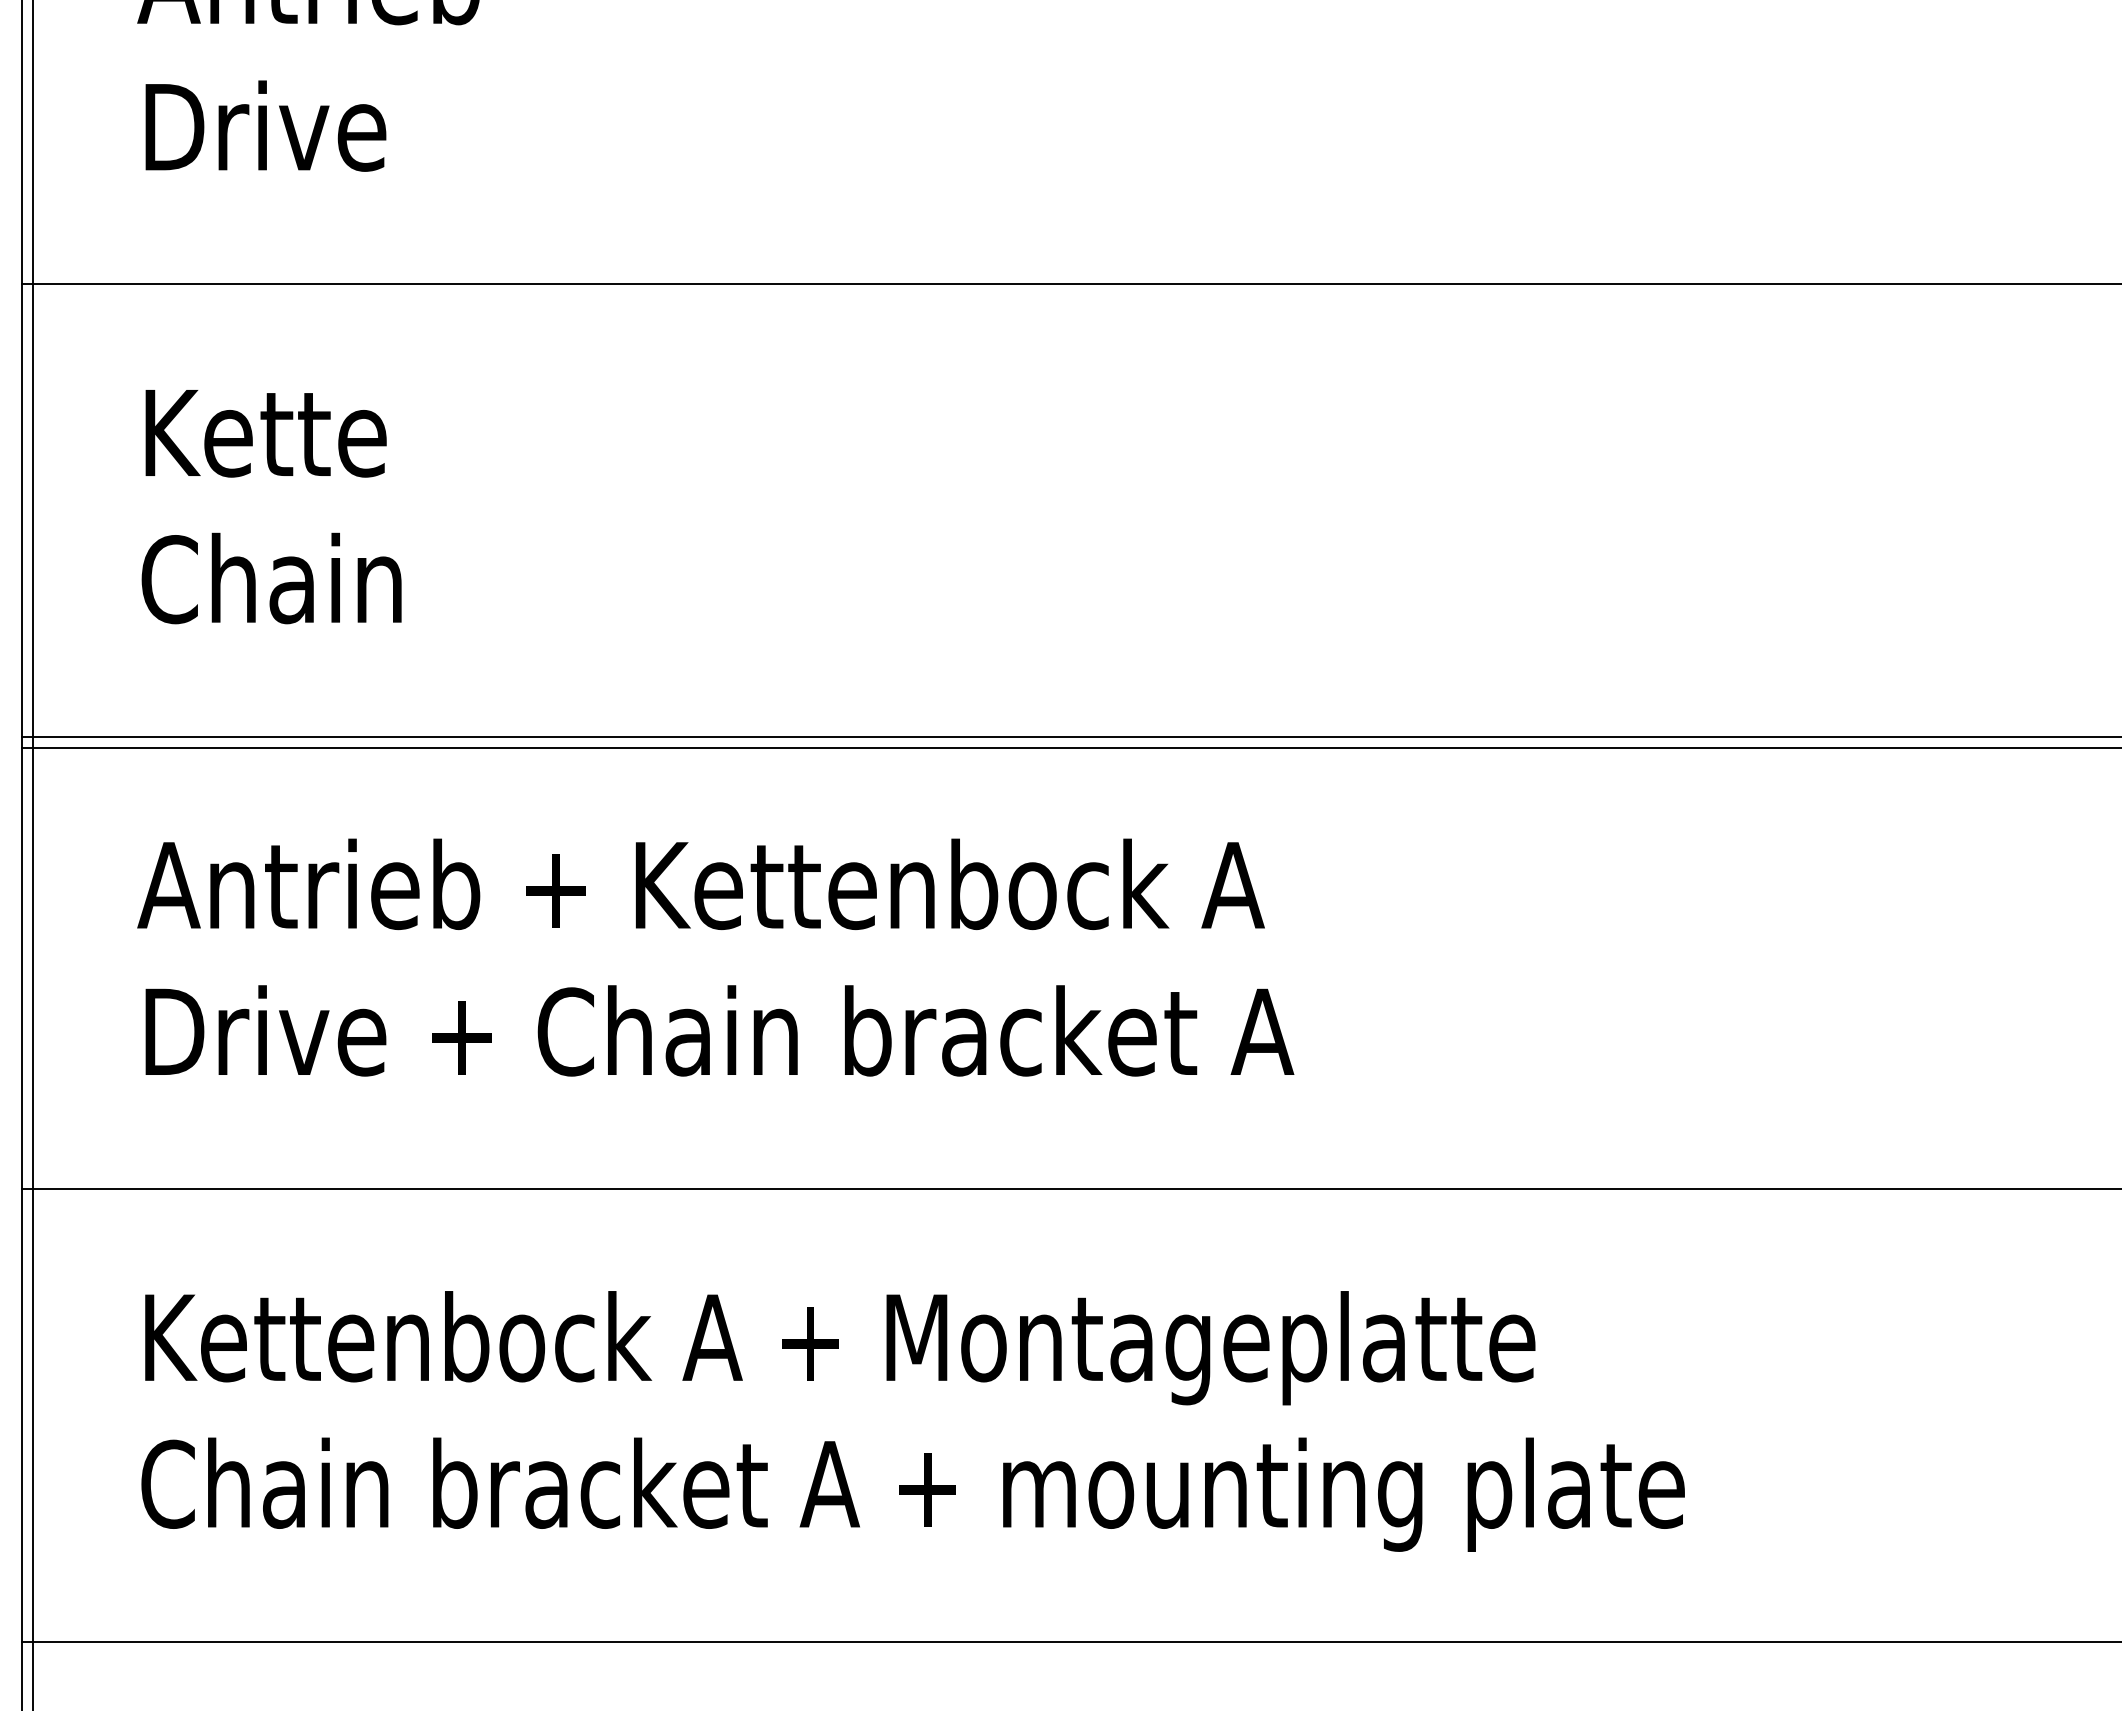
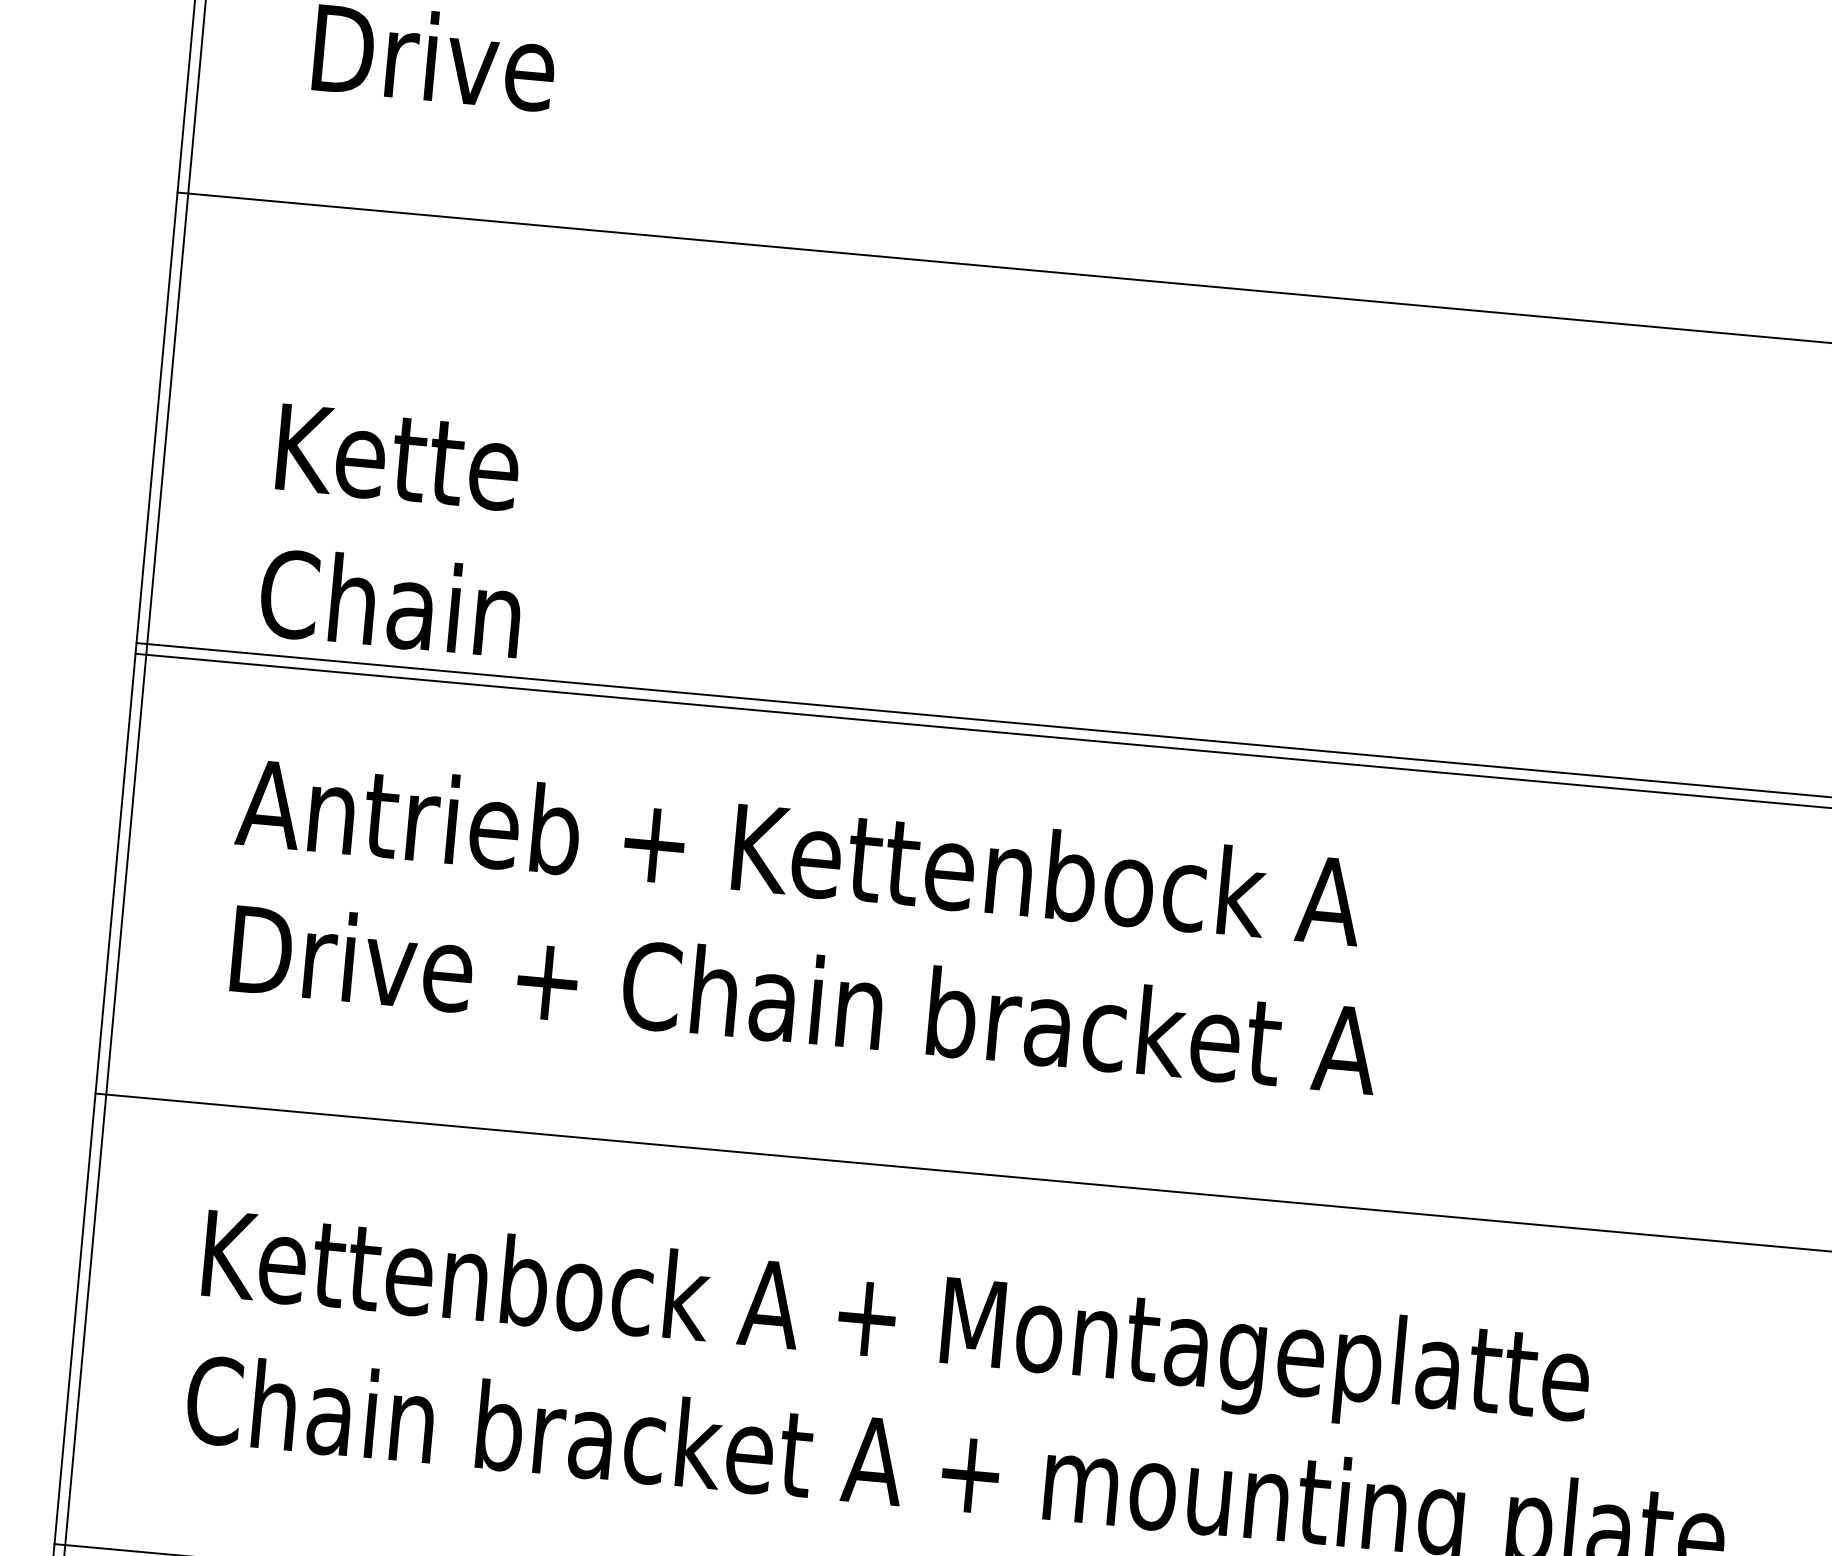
text: (271, 507) -> (397, 531), moved

